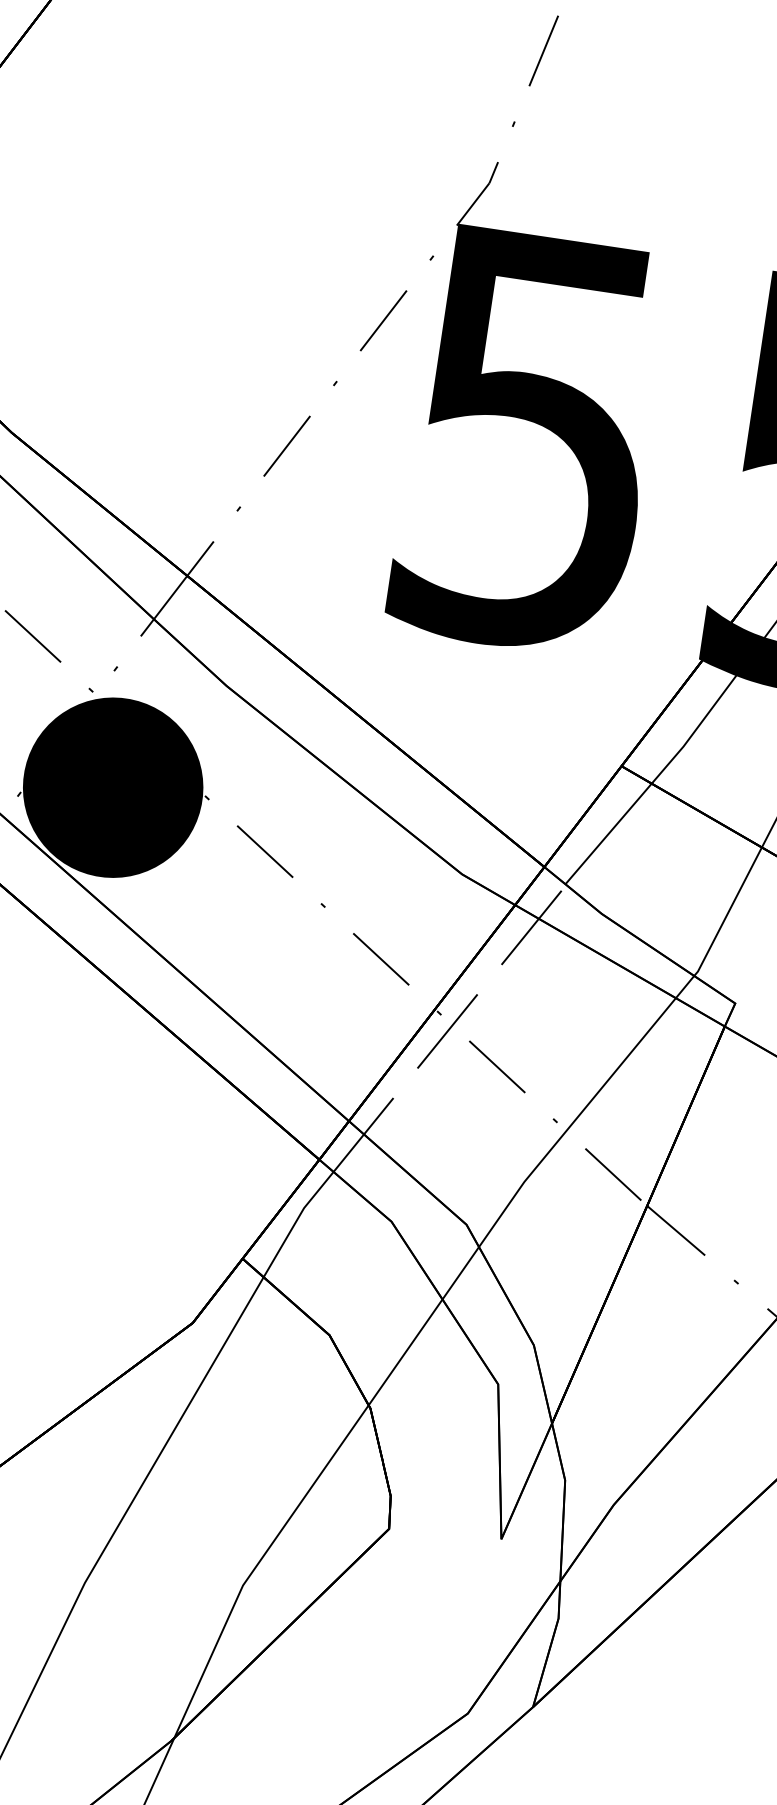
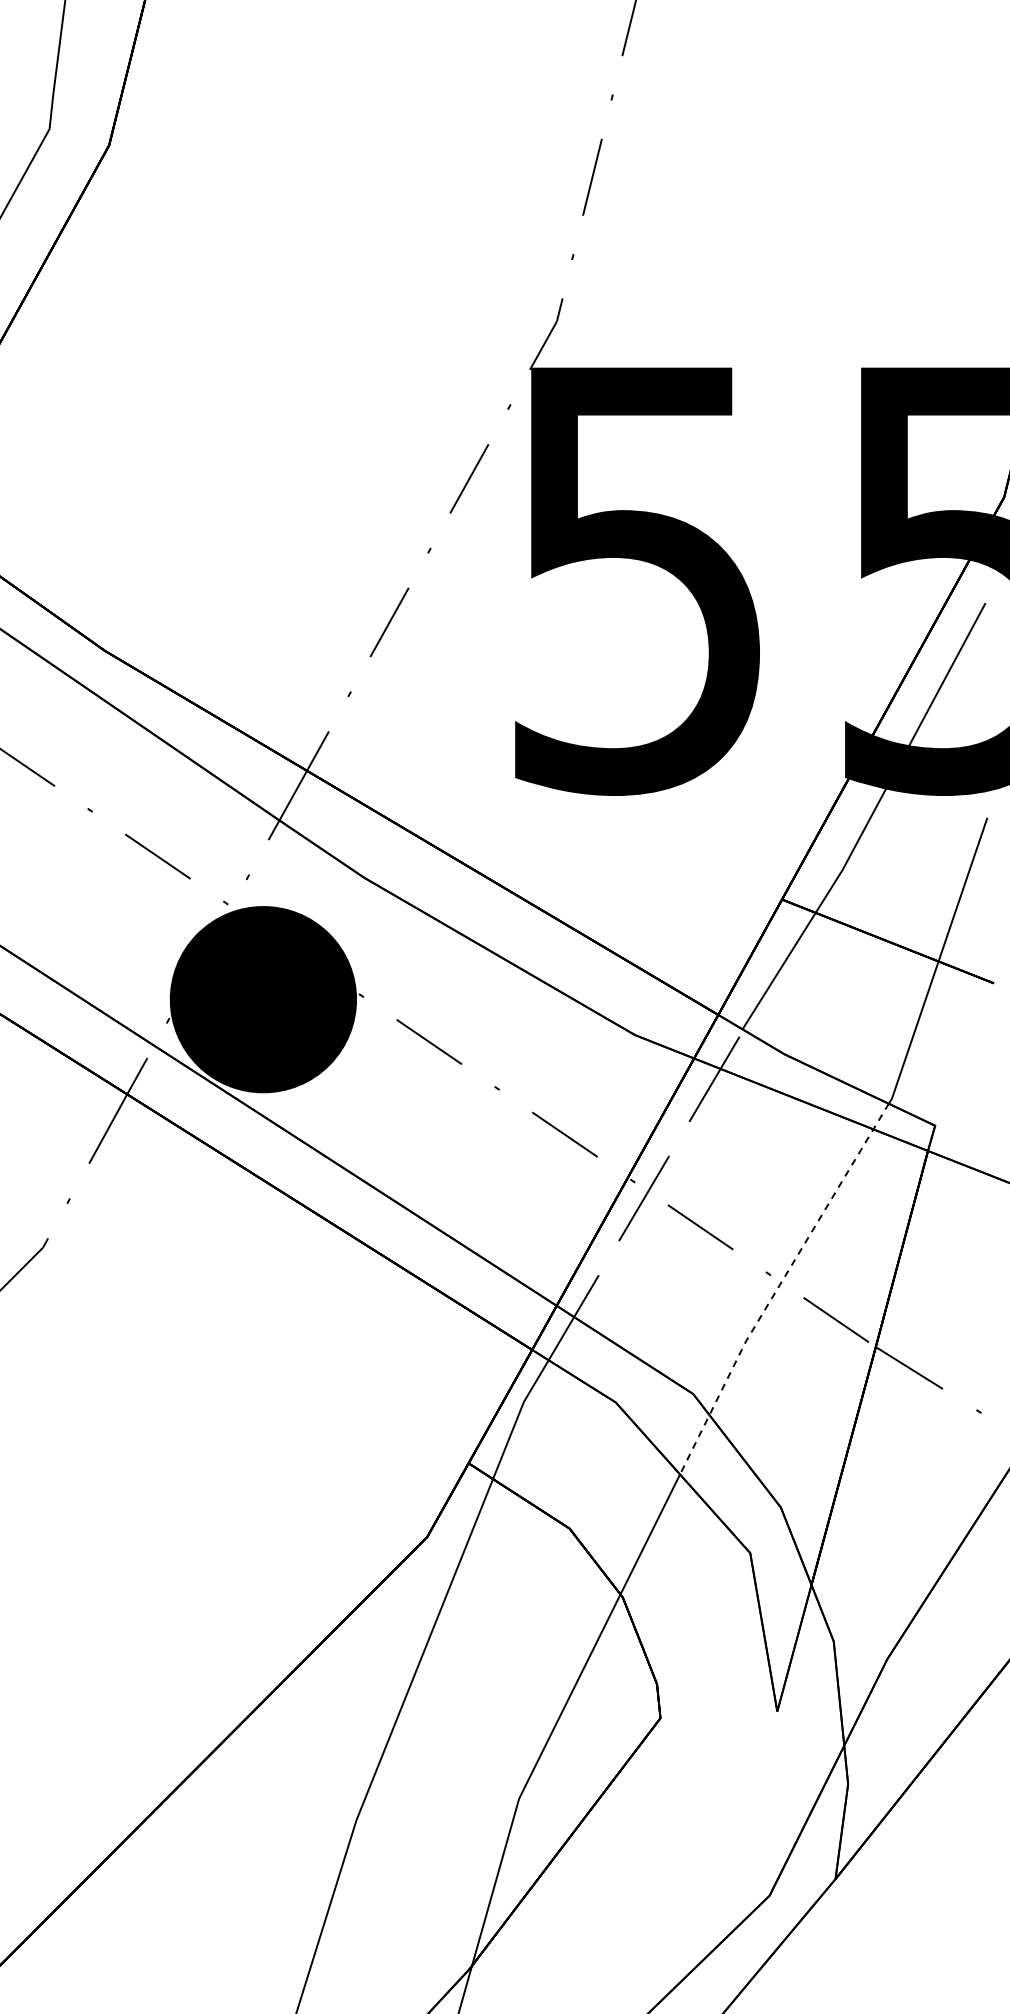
line: (563, 1134) -> (778, 1286), solid -> dashed

